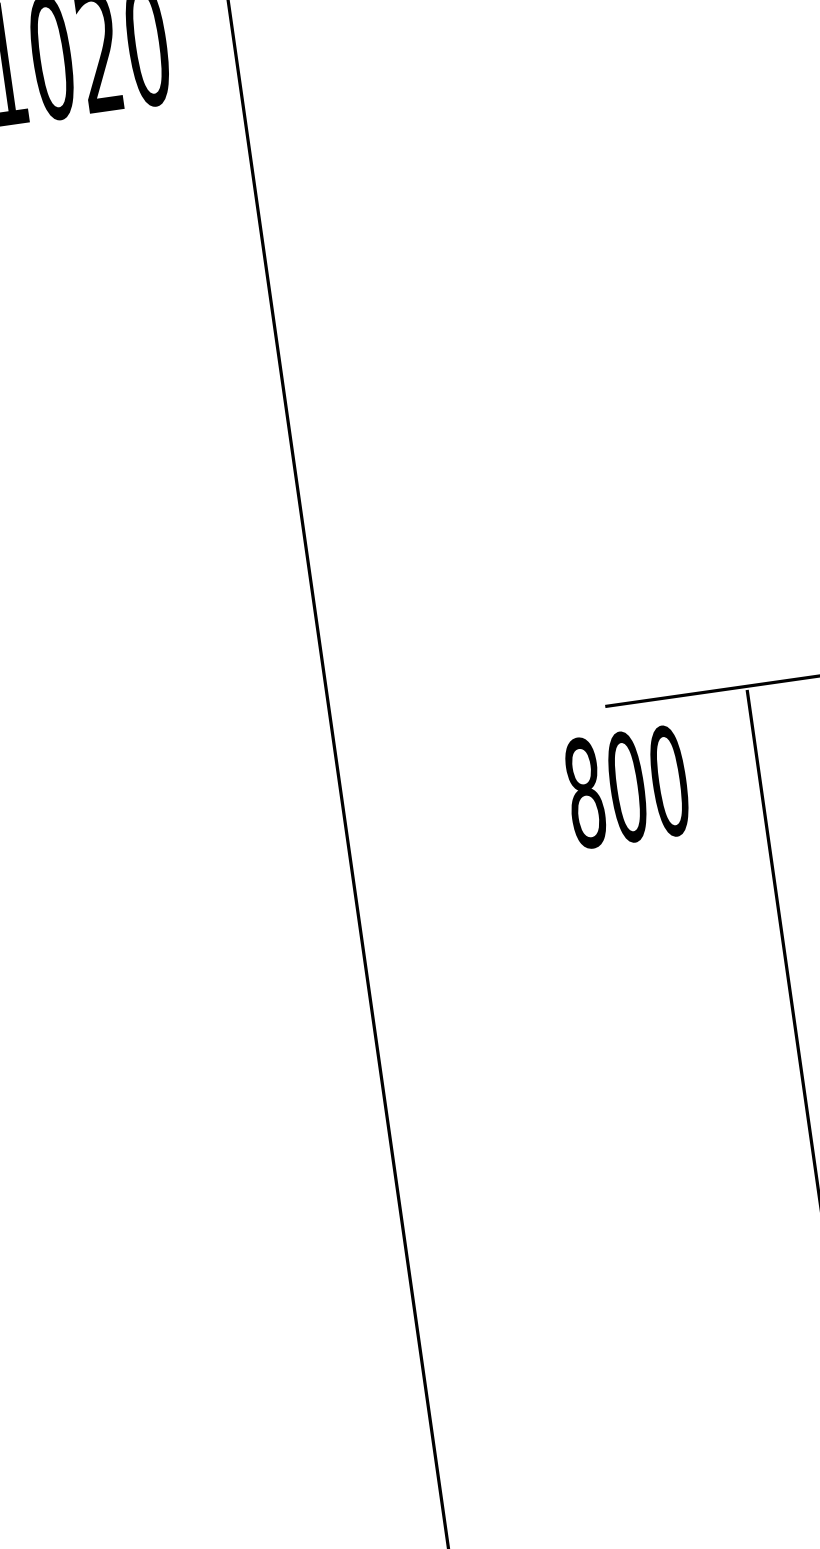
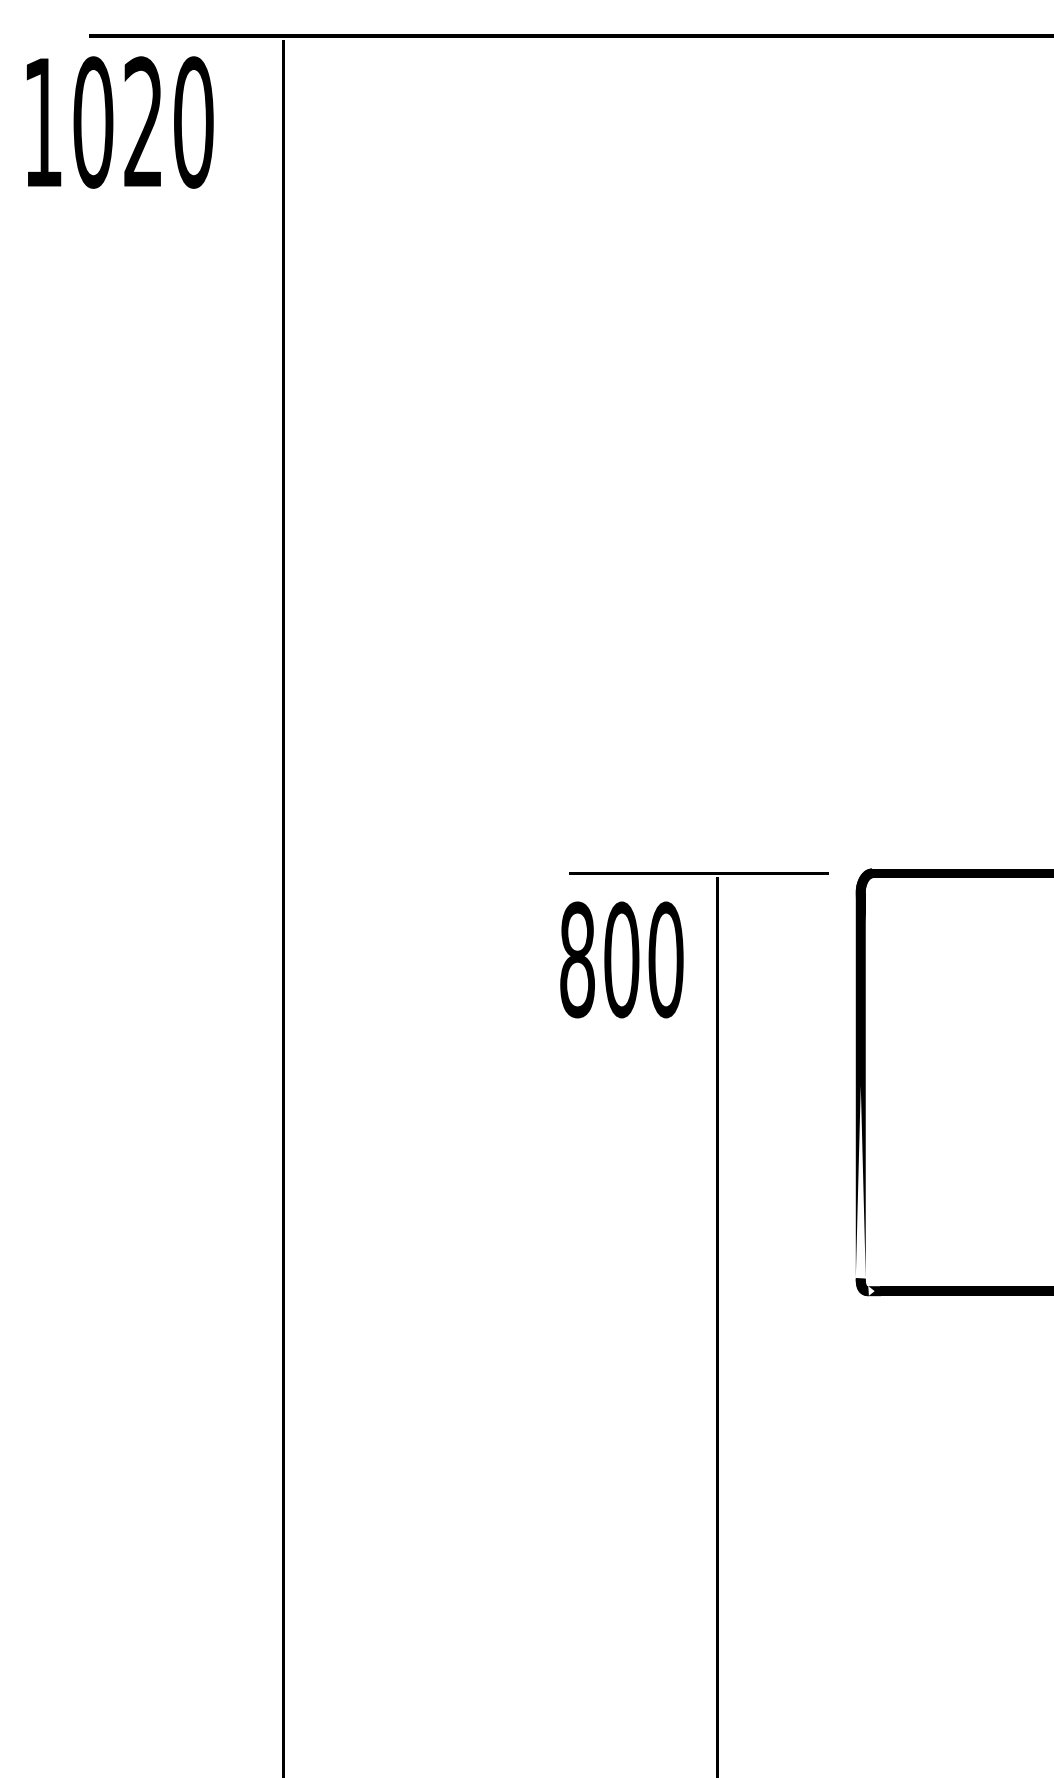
text: (626, 786) -> (621, 959), moved

